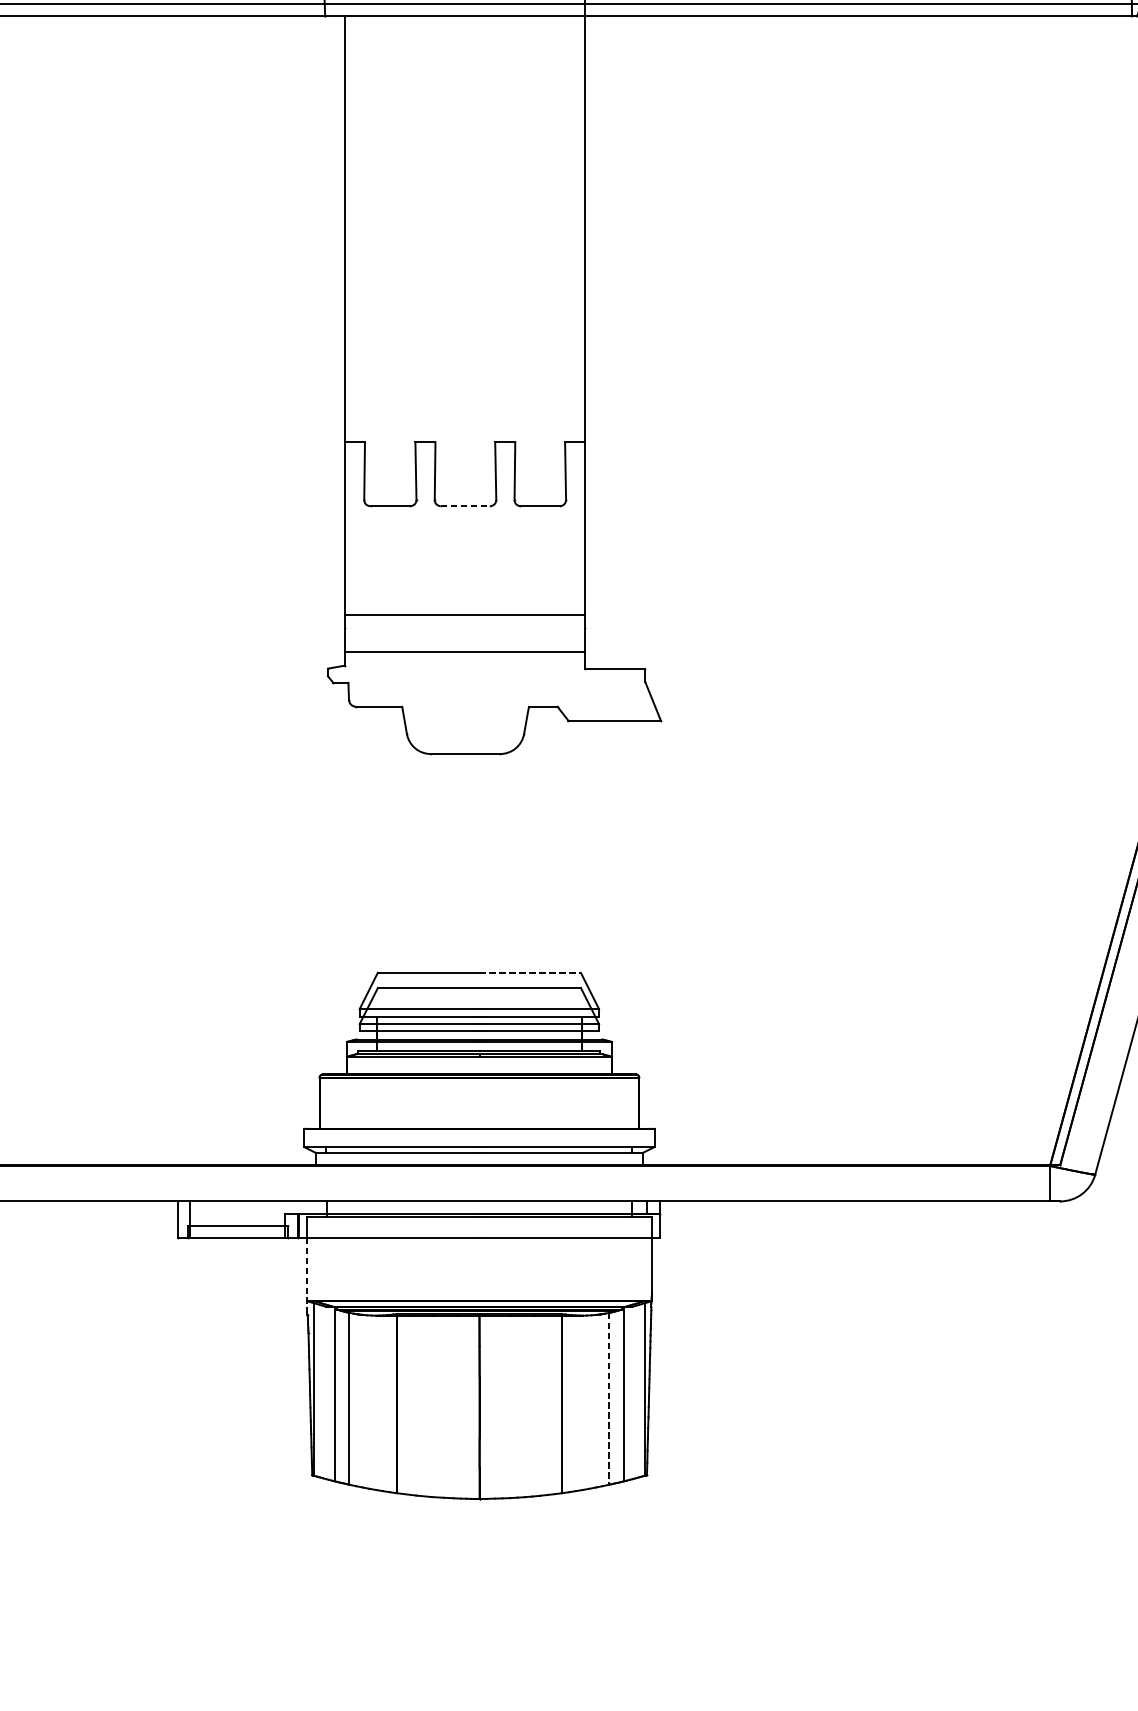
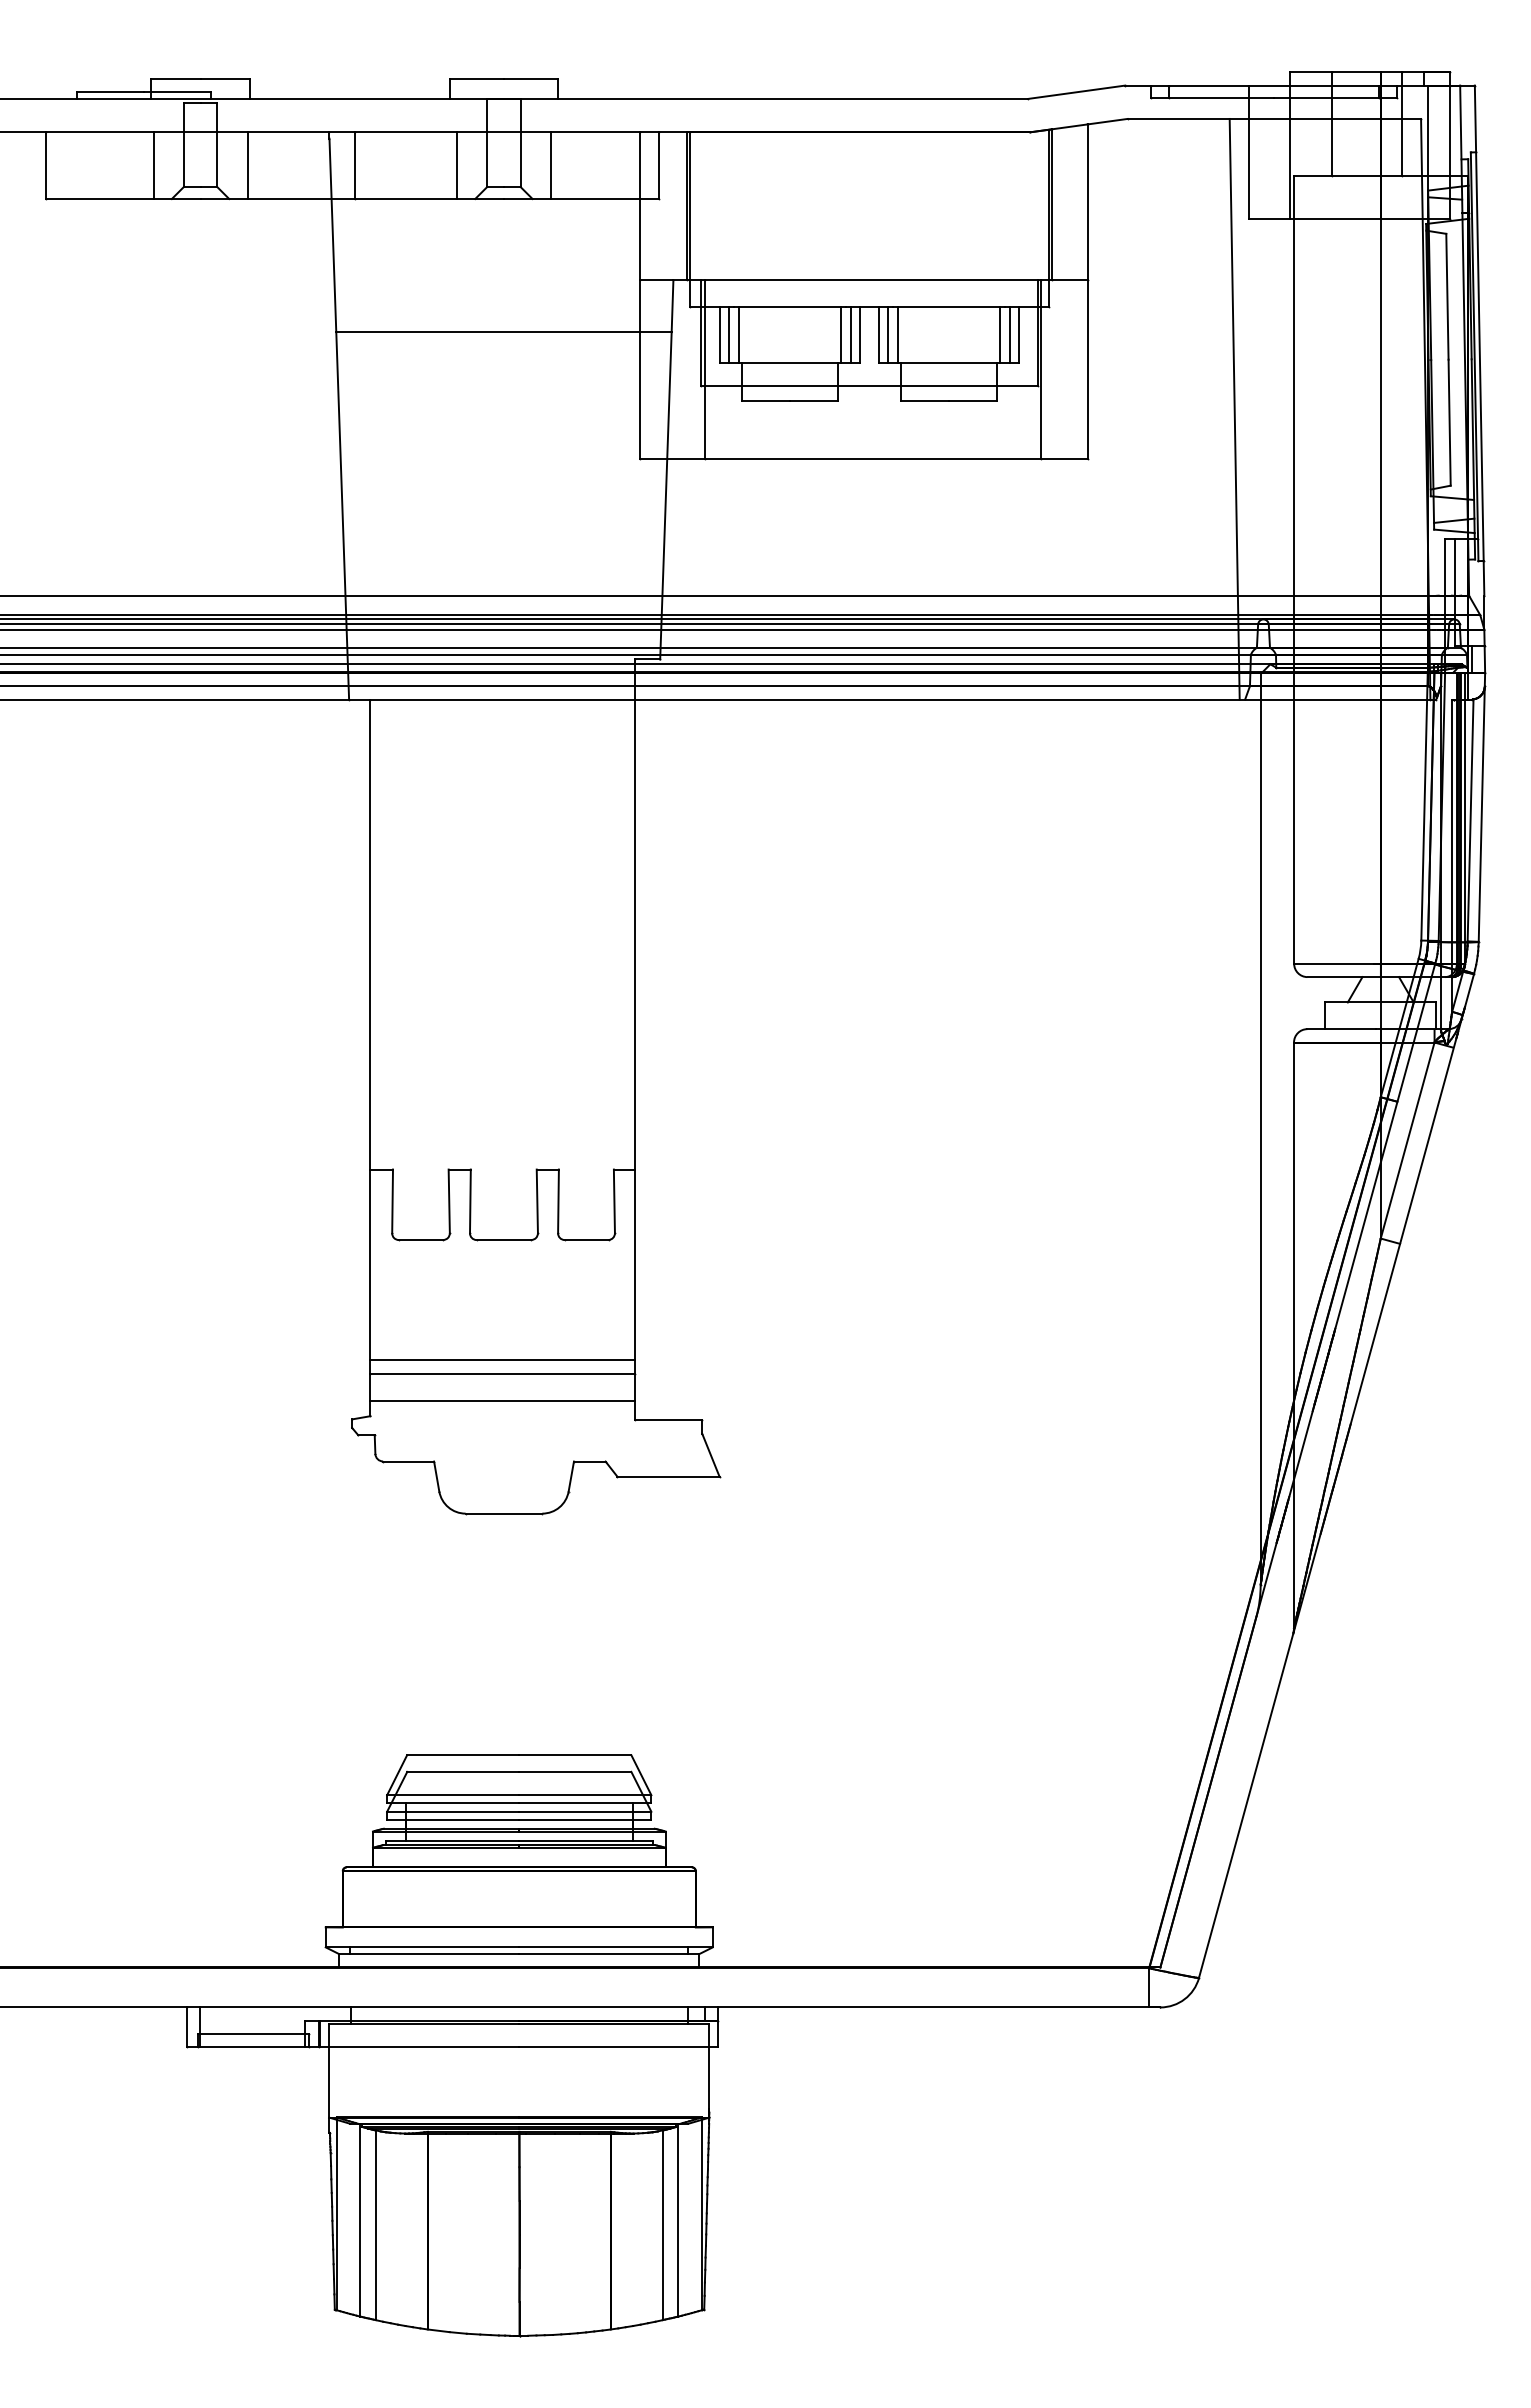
line: (465, 506) -> (504, 1240), dashed -> solid
line: (464, 627) -> (502, 1374), added
line: (530, 973) -> (575, 1755), dashed -> solid
line: (307, 1276) -> (329, 2090), dashed -> solid
line: (609, 1398) -> (662, 2225), dashed -> solid

